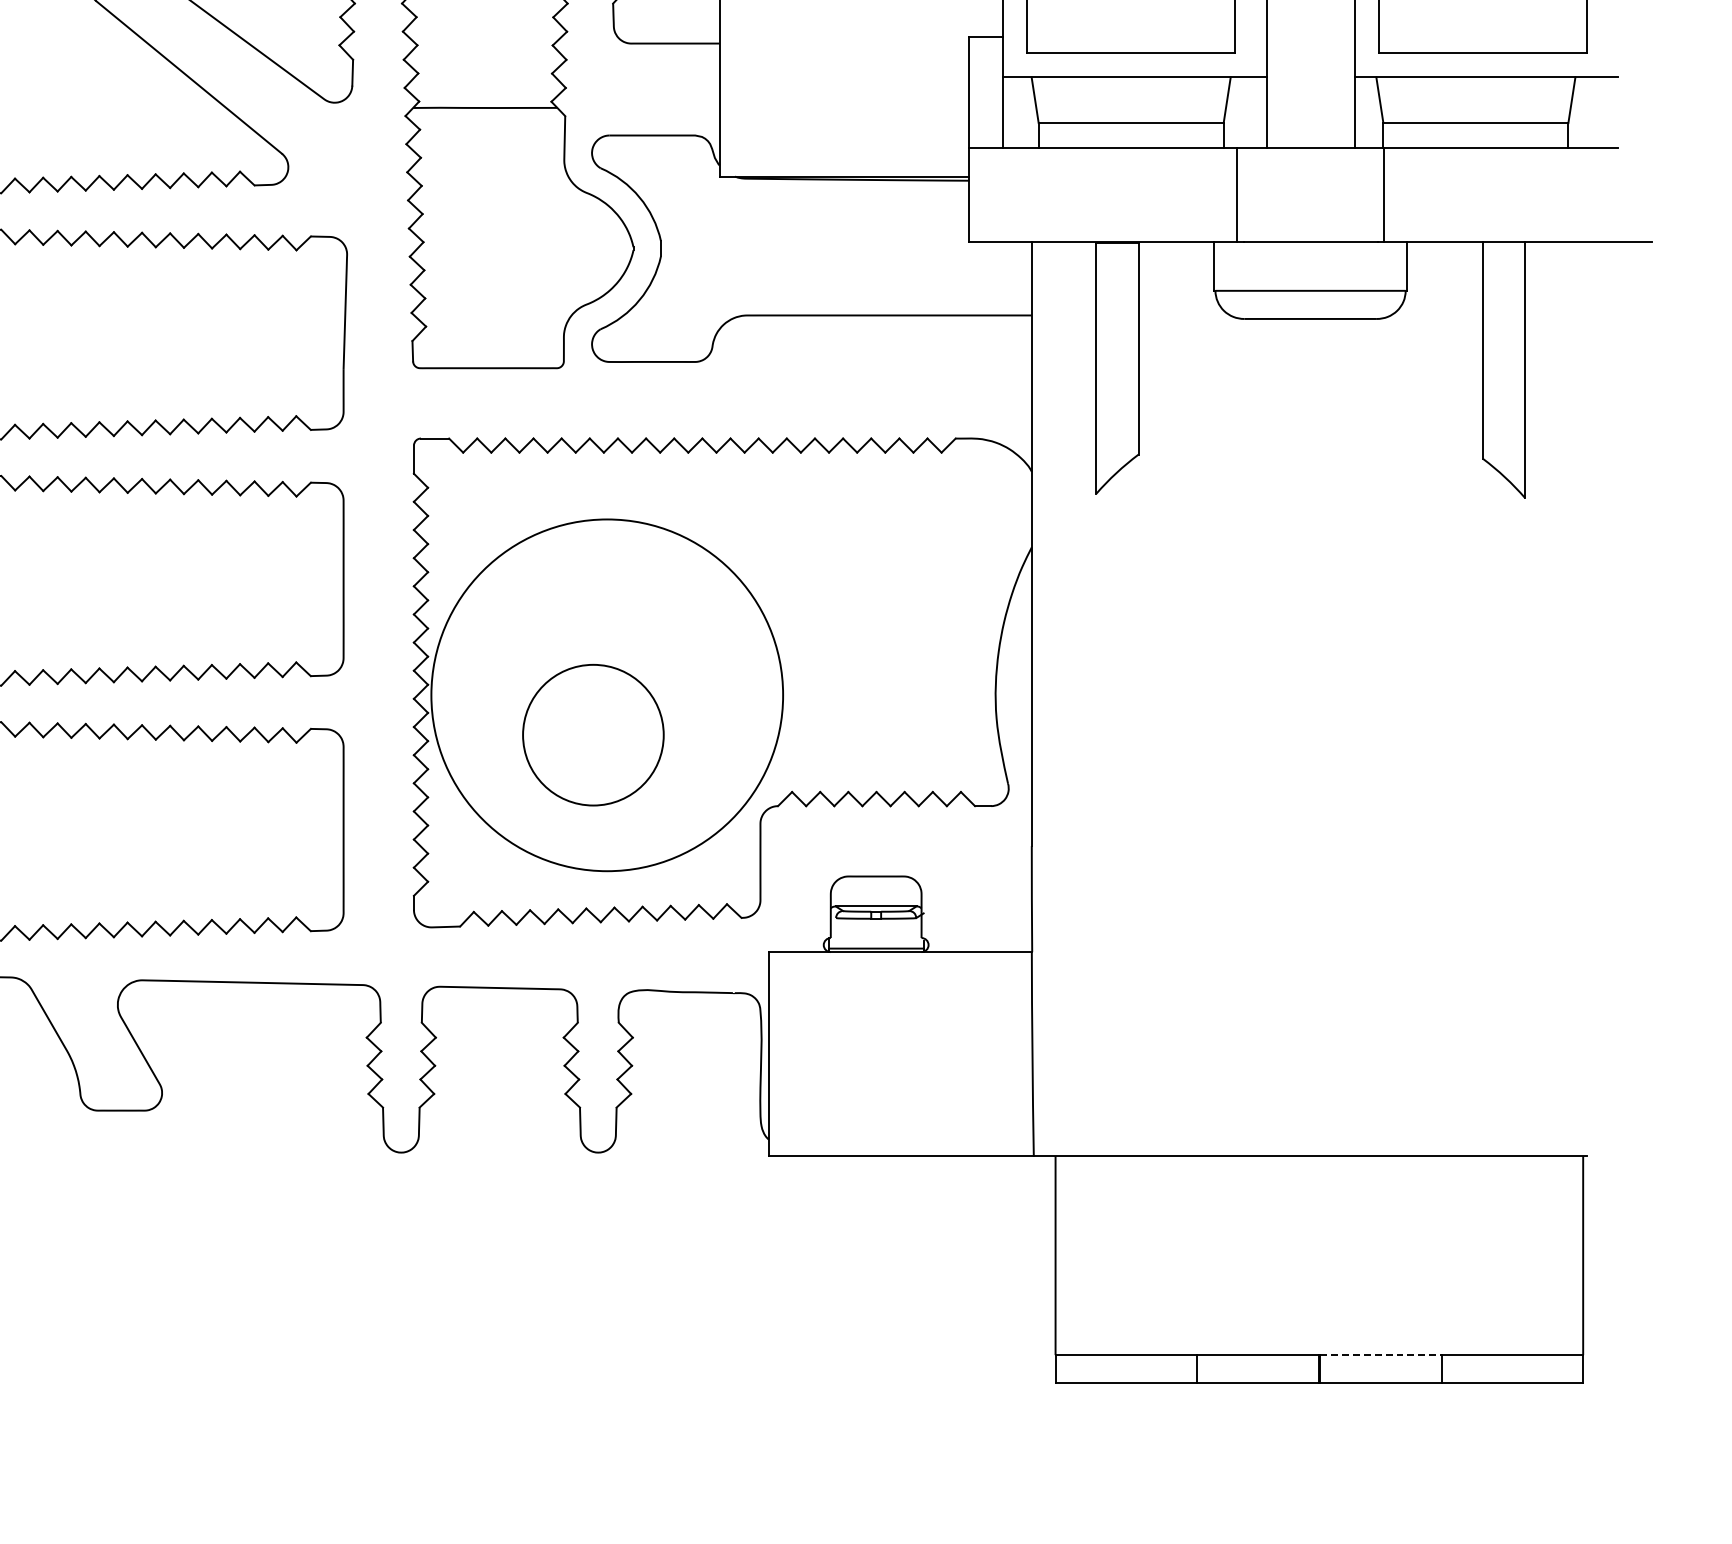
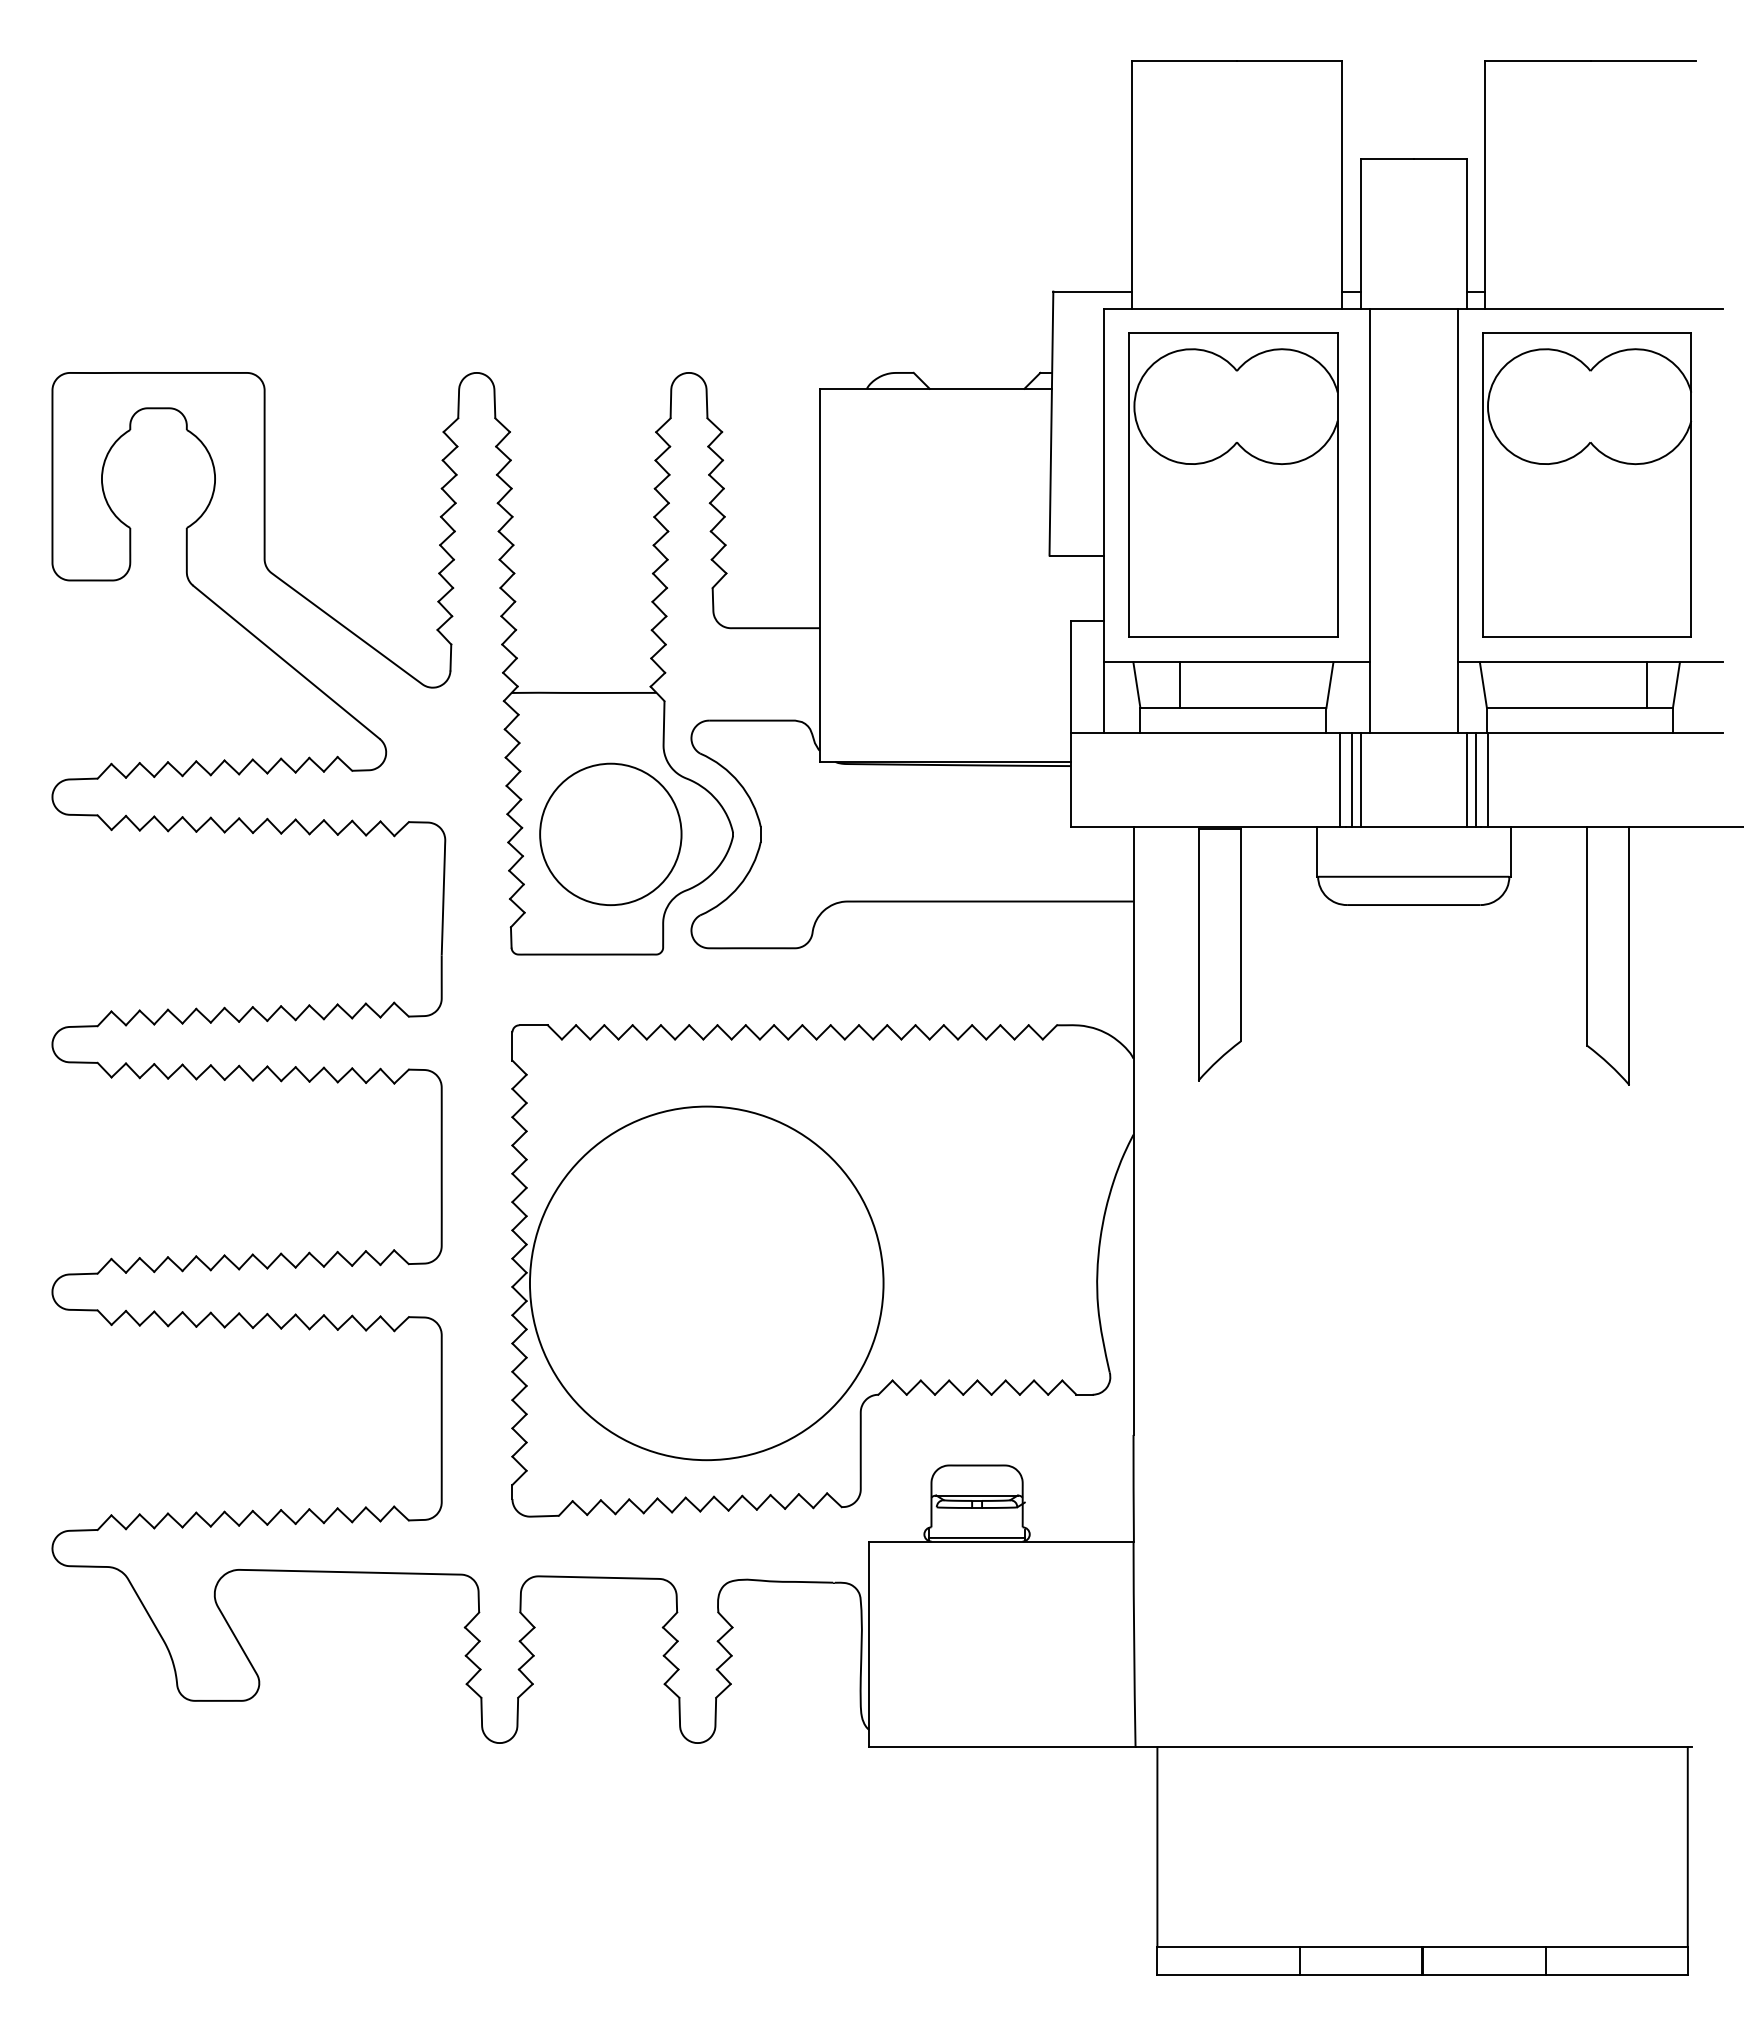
line: (1078, 100) -> (1180, 685), added
line: (1543, 100) -> (1647, 685), added
line: (1248, 194) -> (1351, 779), added
line: (1257, 194) -> (1360, 779), added
line: (1363, 194) -> (1466, 779), added
line: (1372, 194) -> (1475, 779), added
circle: (593, 734) -> (610, 833), moved
line: (1380, 1355) -> (1484, 1946), dashed -> solid

